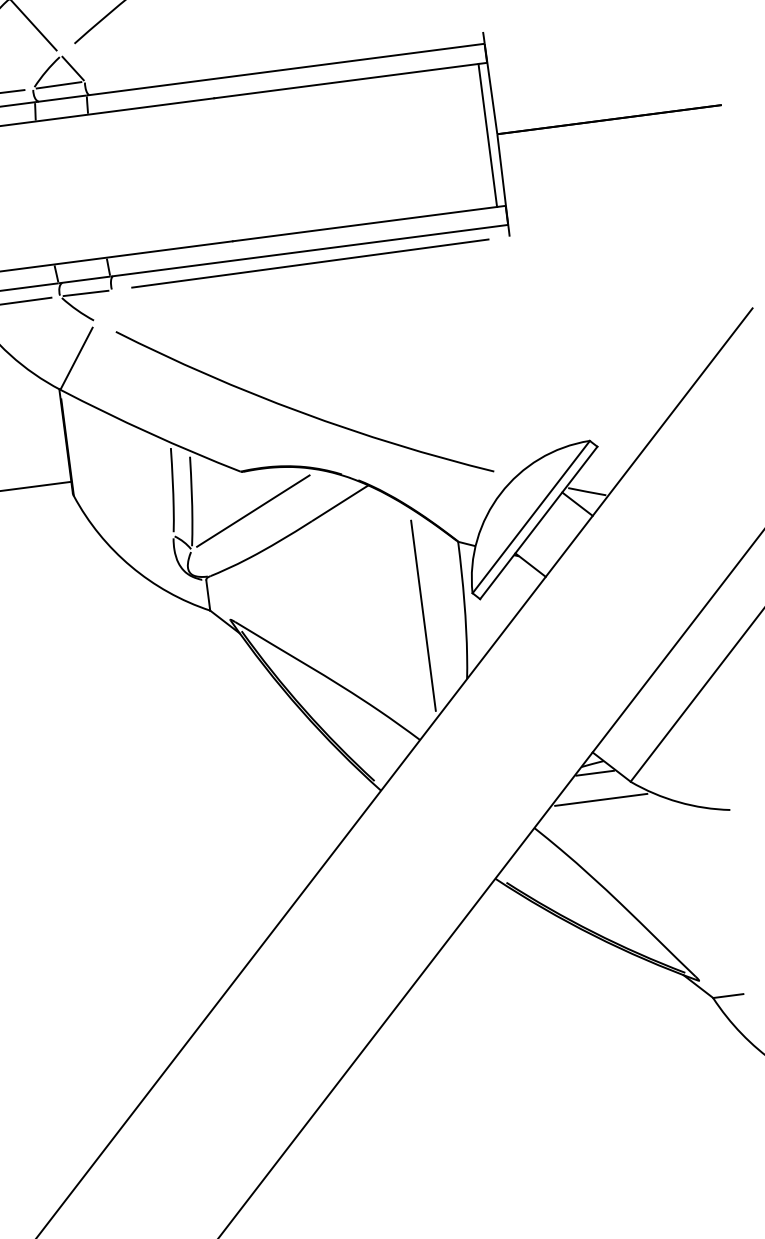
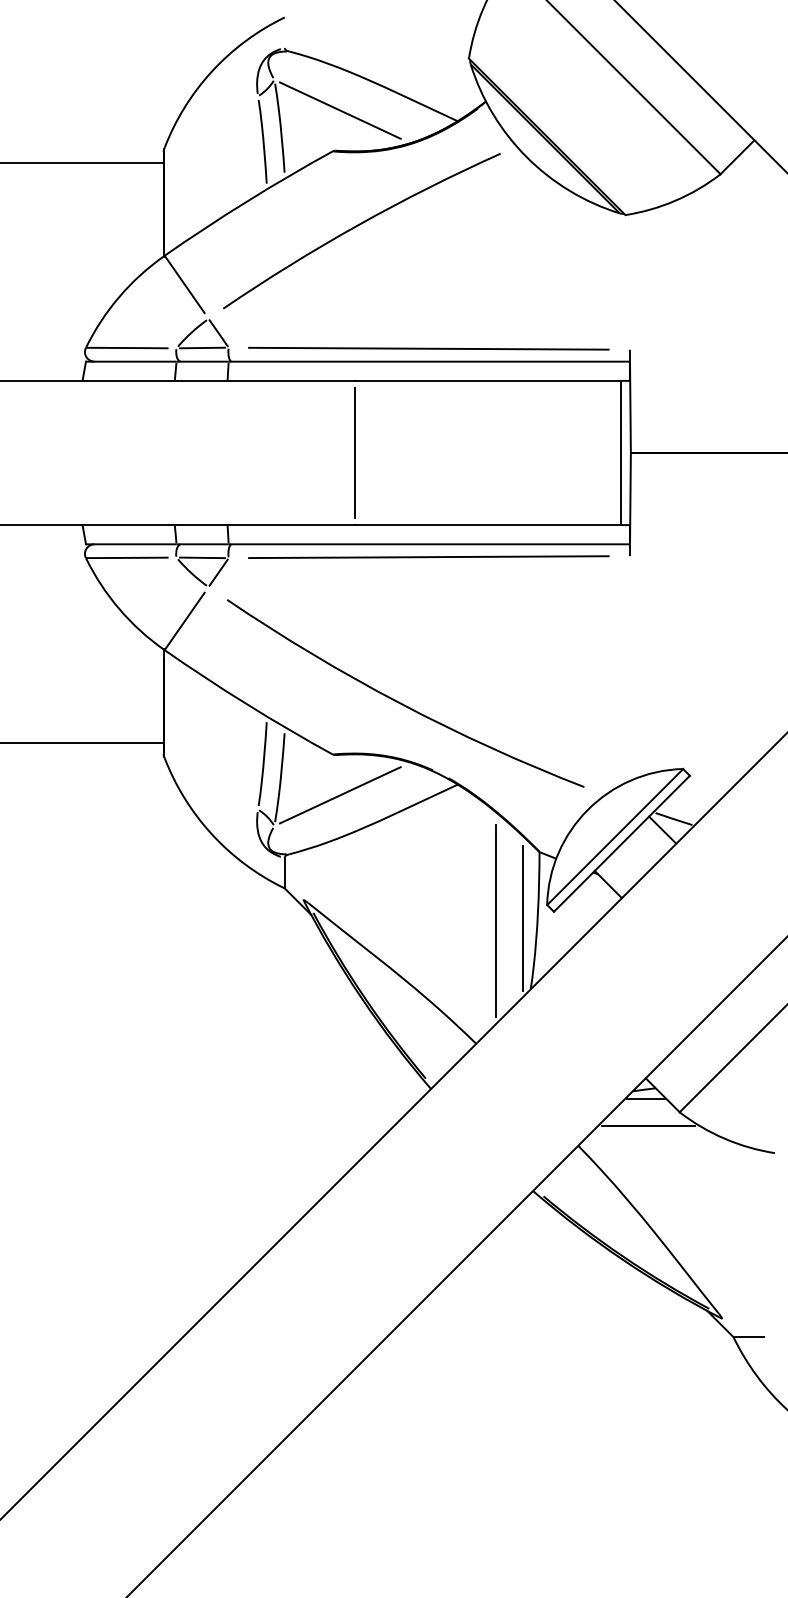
line: (283, 56) -> (428, 348), added
line: (223, 169) -> (354, 452), added
line: (103, 305) -> (218, 572), added
line: (449, 608) -> (522, 917), added

